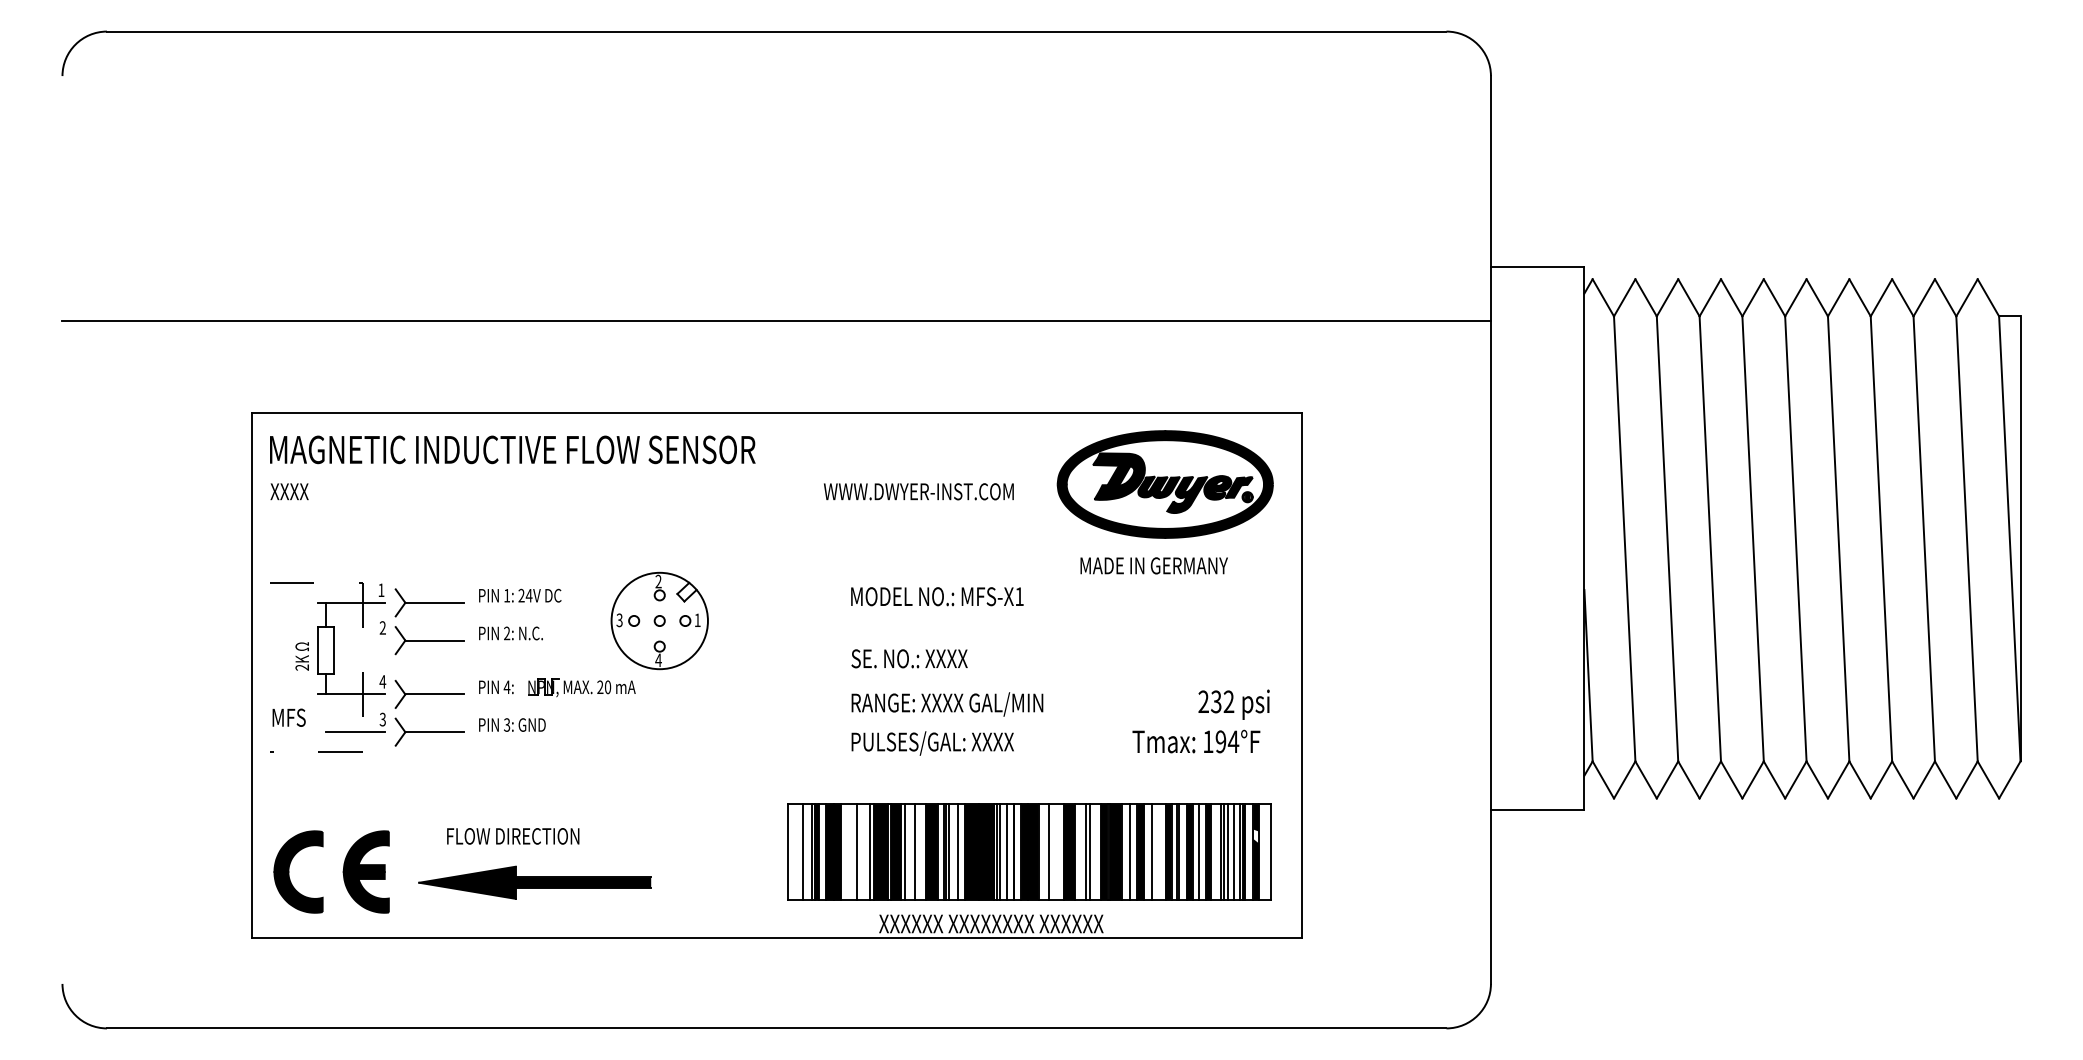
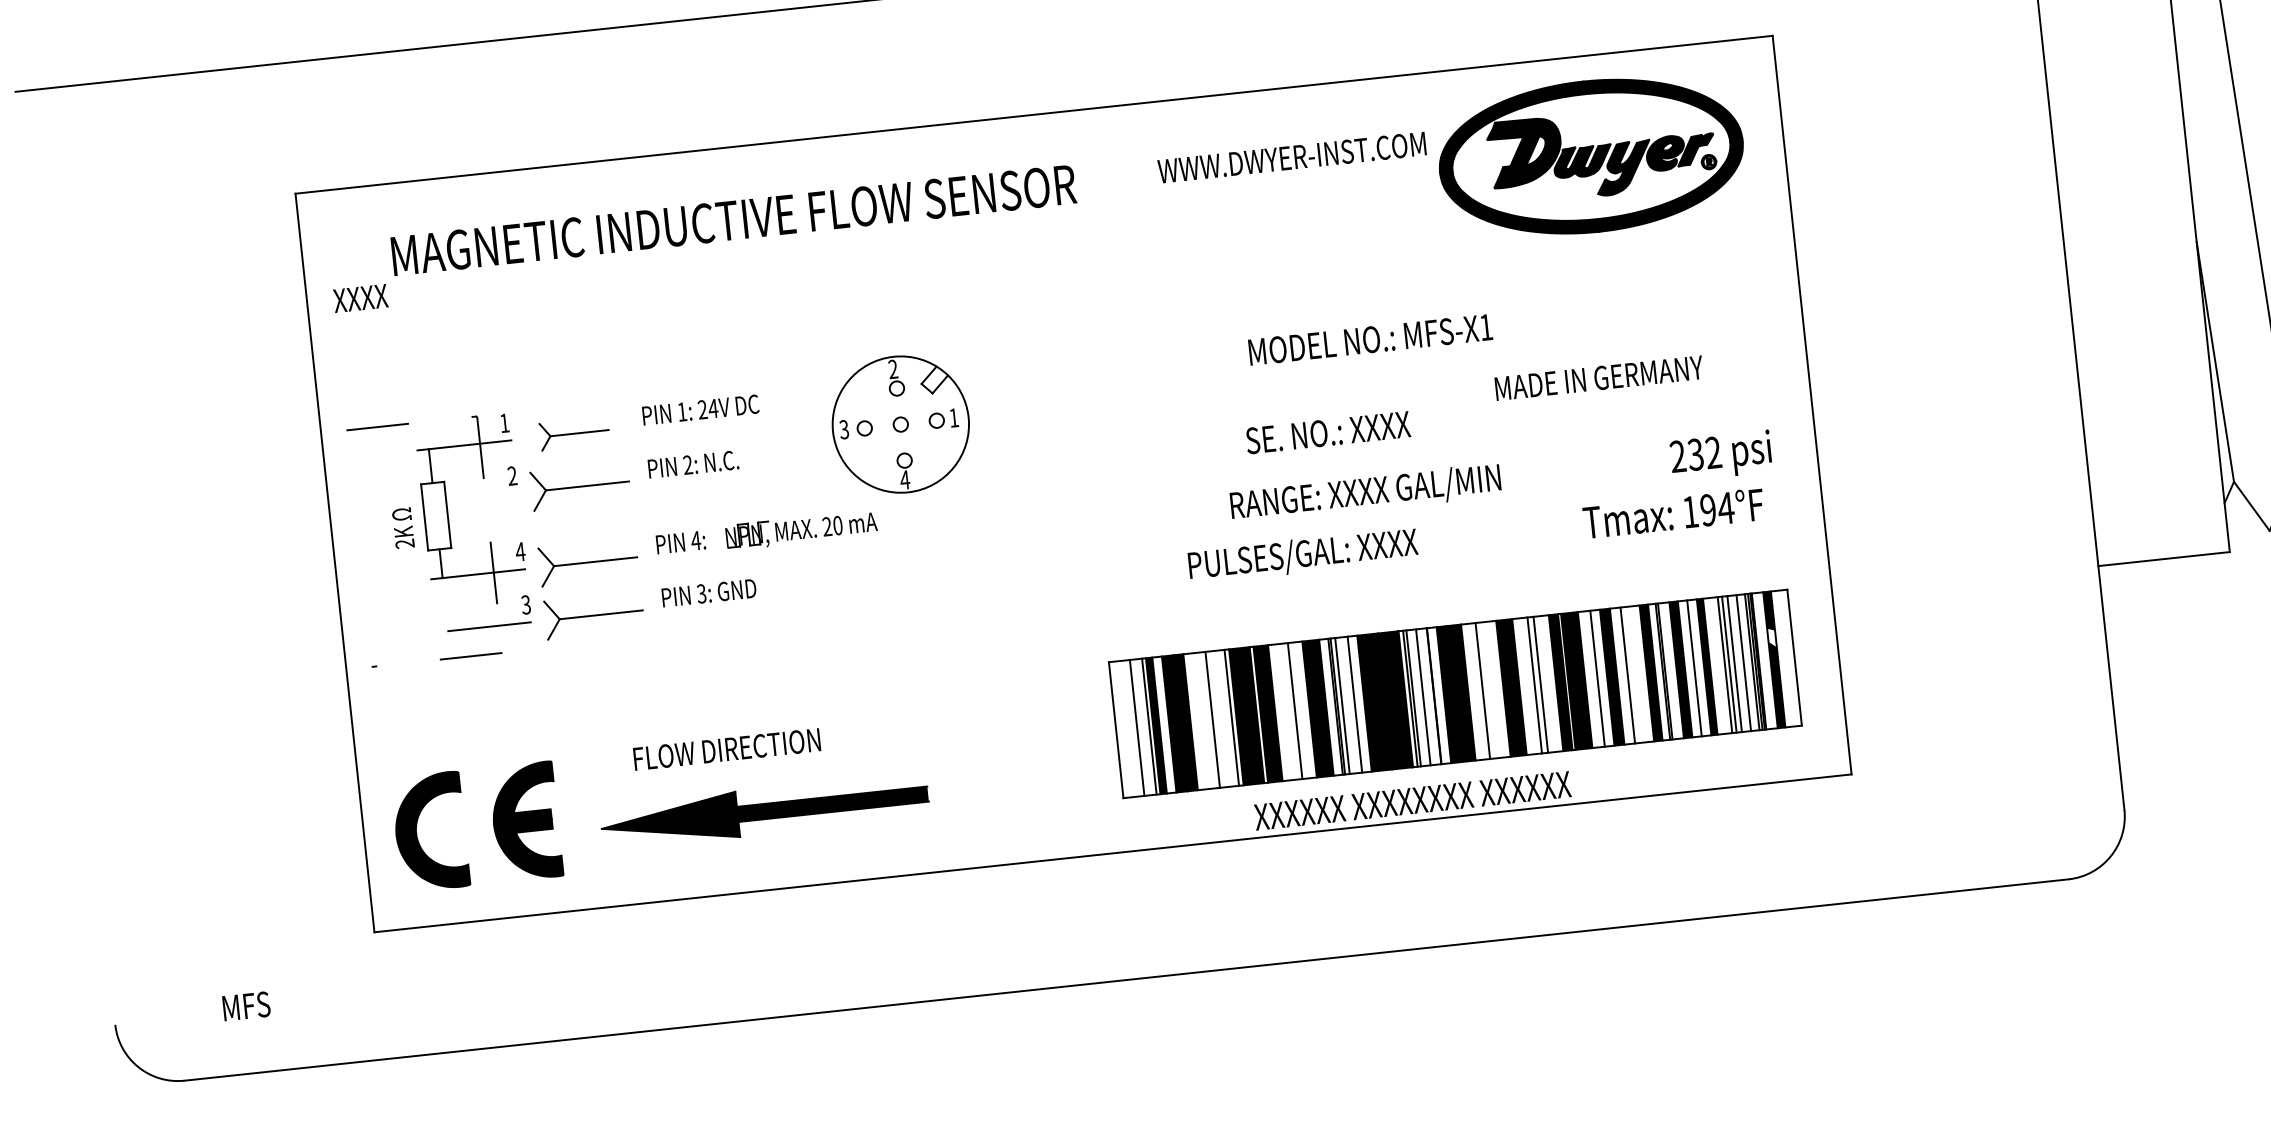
text: (512, 449) -> (733, 219), moved
text: (918, 491) -> (1291, 157), moved
text: (1153, 565) -> (1598, 377), moved
text: (937, 596) -> (1370, 339), moved
part: (429, 602) -> (574, 433), size x0.7
text: (909, 658) -> (1328, 432), moved
text: (947, 704) -> (1365, 493), moved
text: (288, 717) -> (245, 1006), moved
line: (905, 851) -> (1281, 711), removed

